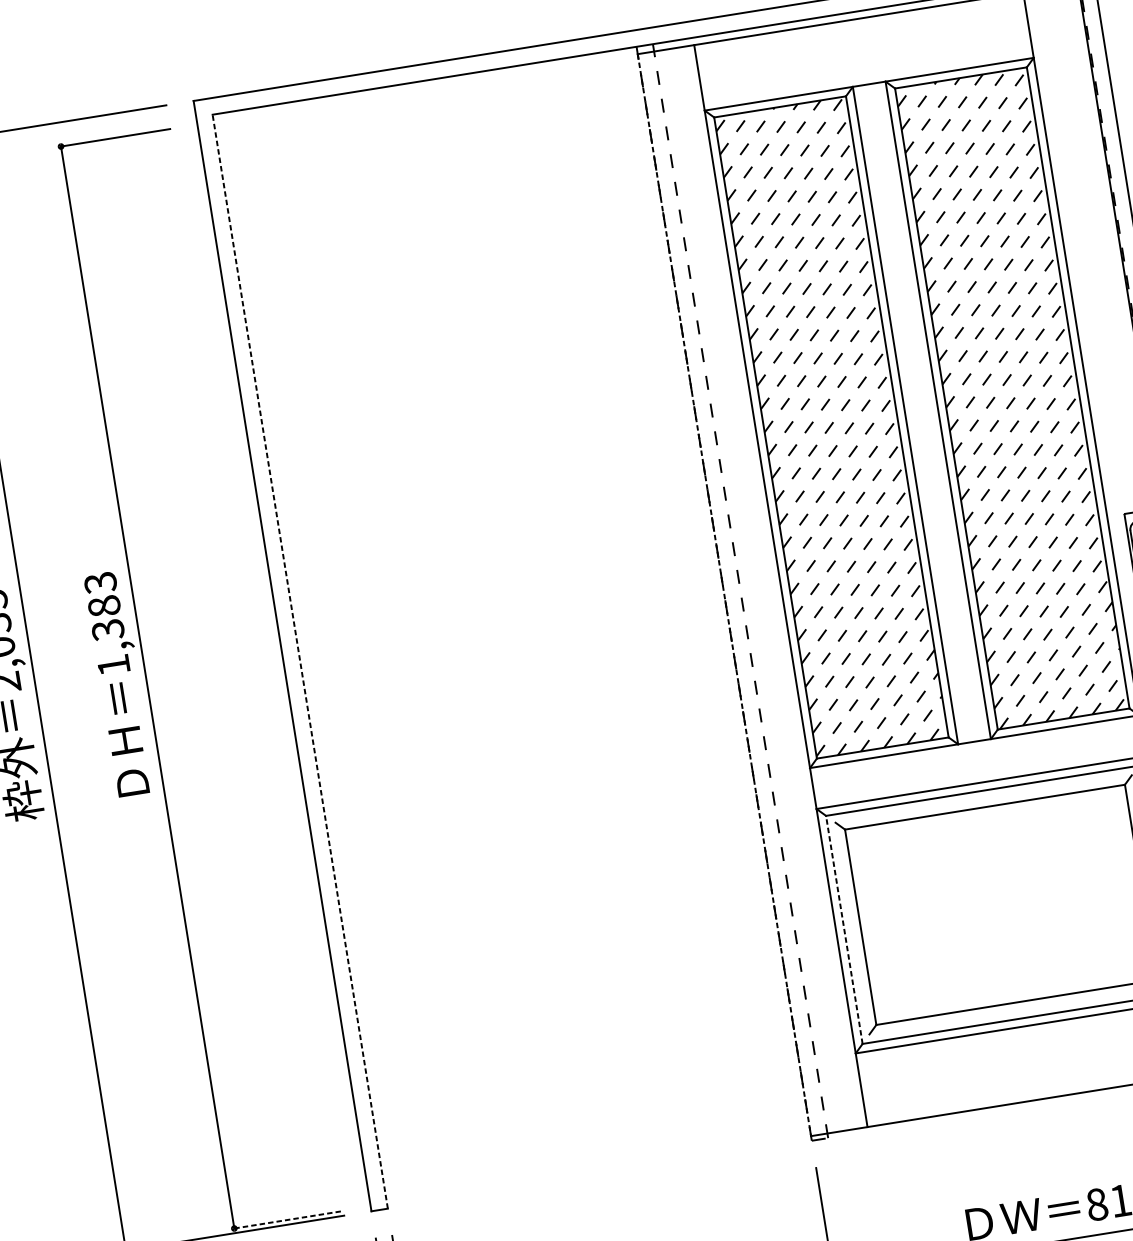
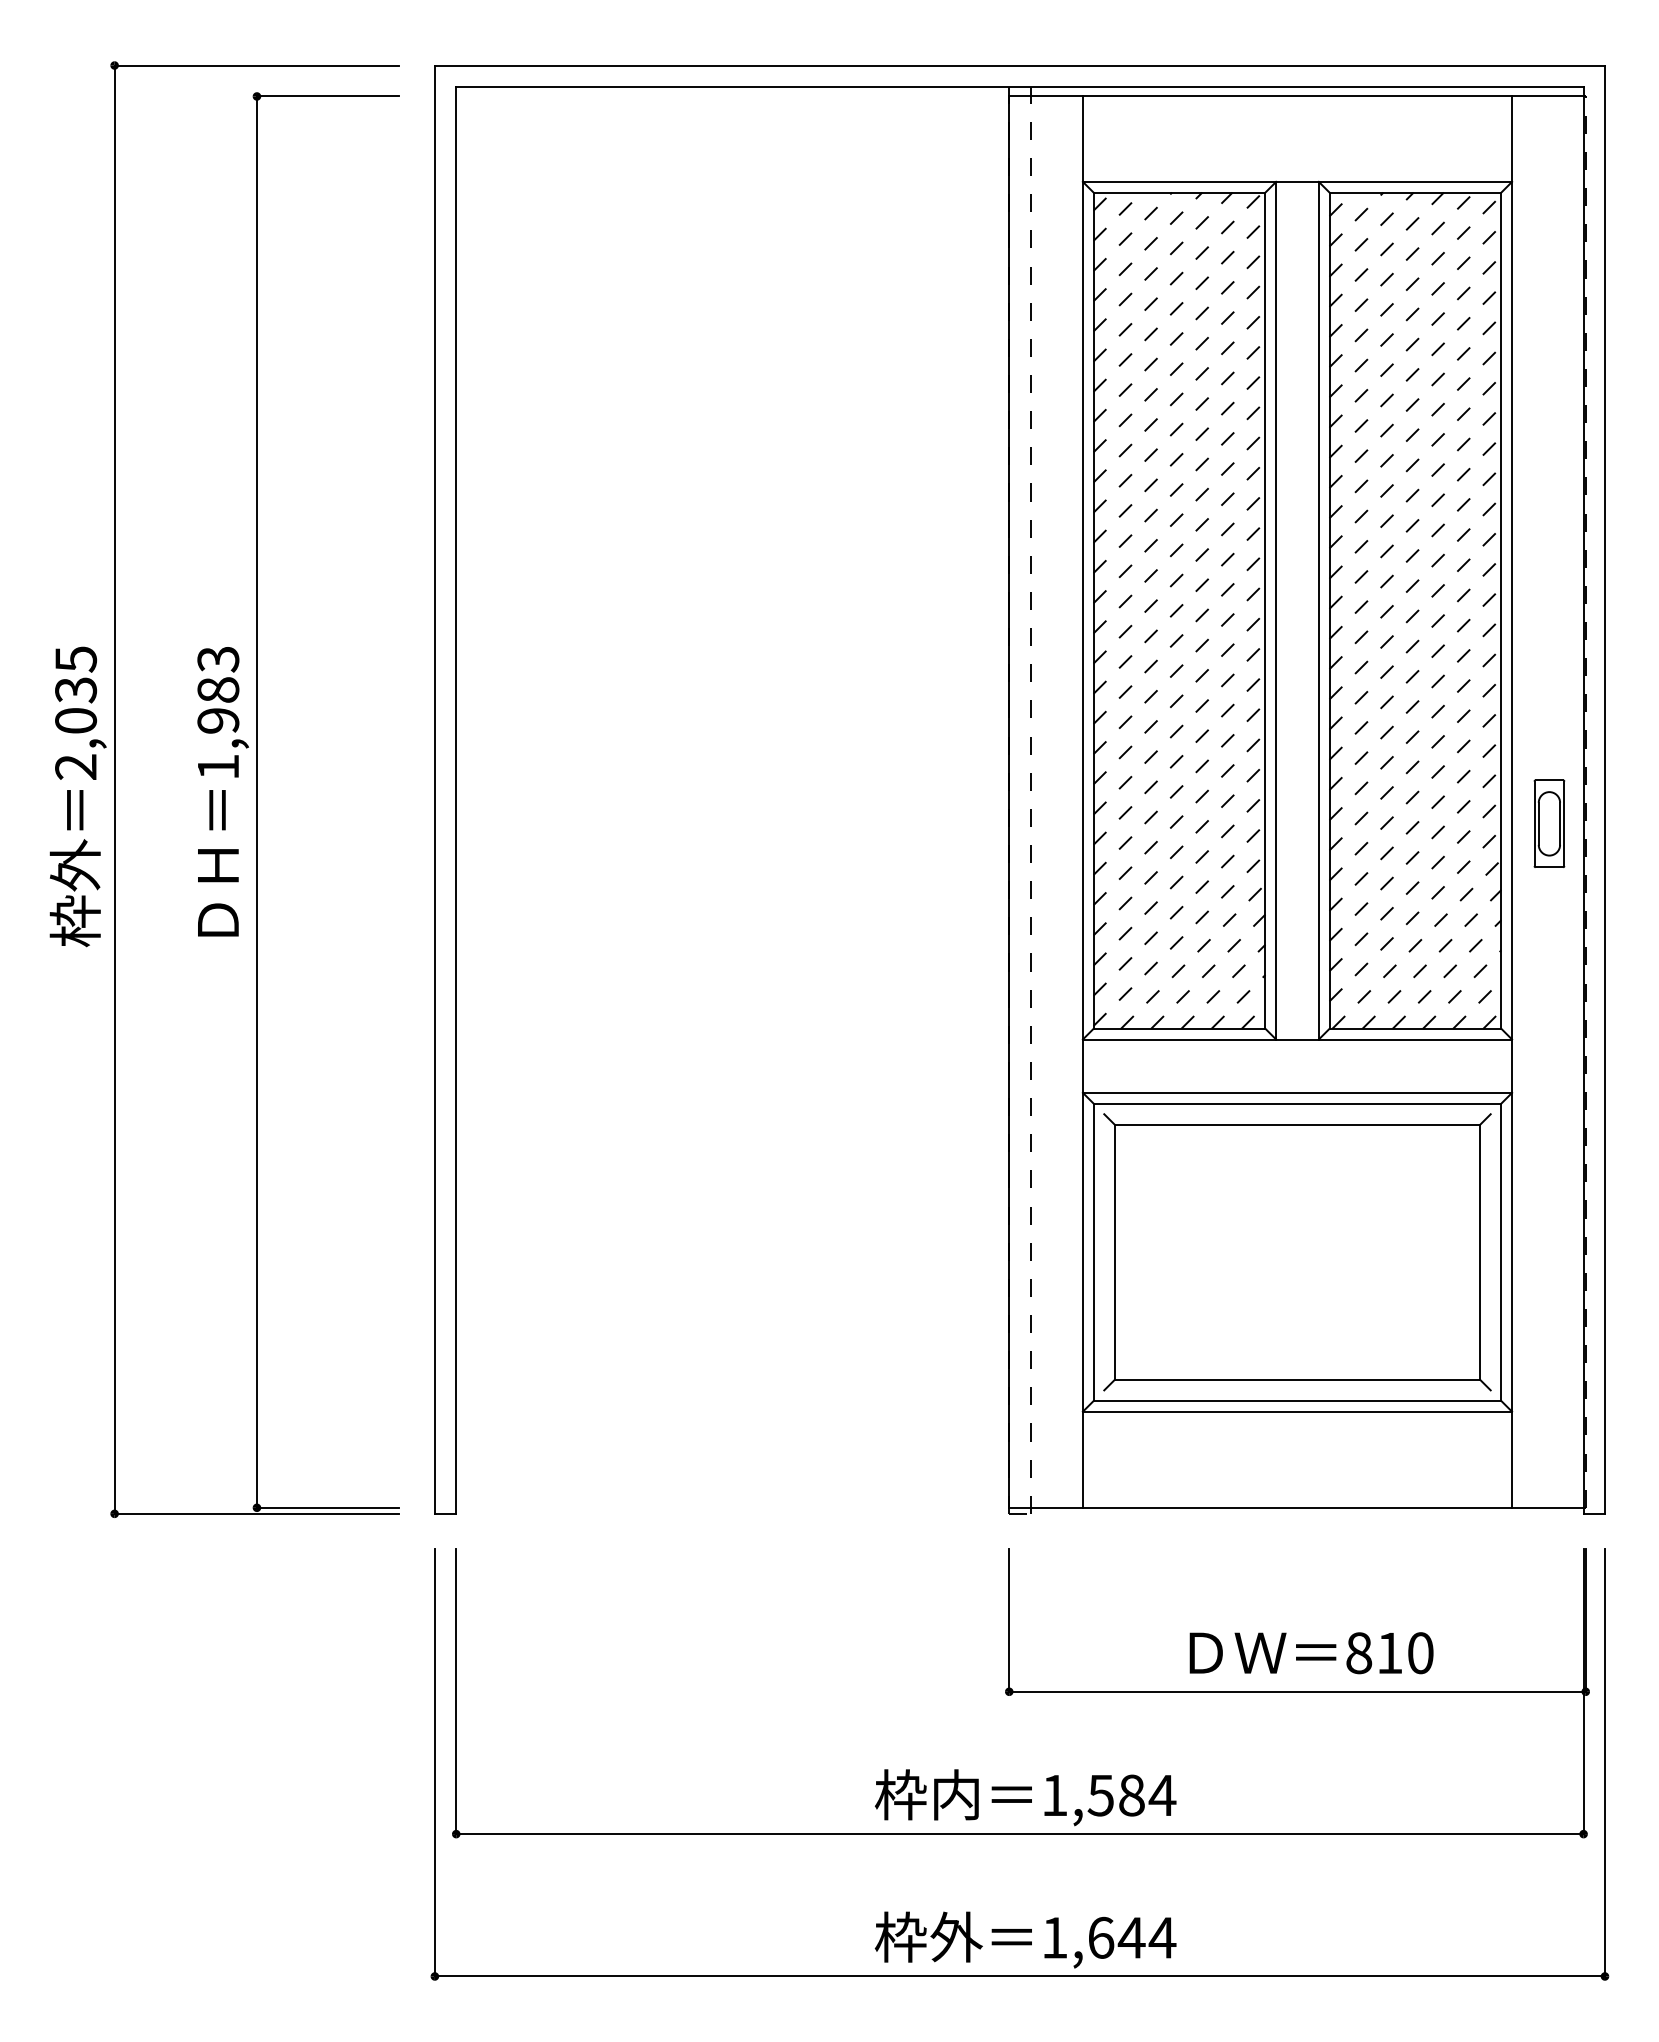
line: (724, 595) -> (1009, 802), dashed -> solid
text: (108, 630) -> (218, 721), 1,383 -> 1,983
line: (300, 661) -> (456, 799), dashed -> solid
line: (844, 930) -> (1093, 1252), dashed -> solid
line: (289, 1219) -> (328, 1507), dashed -> solid

